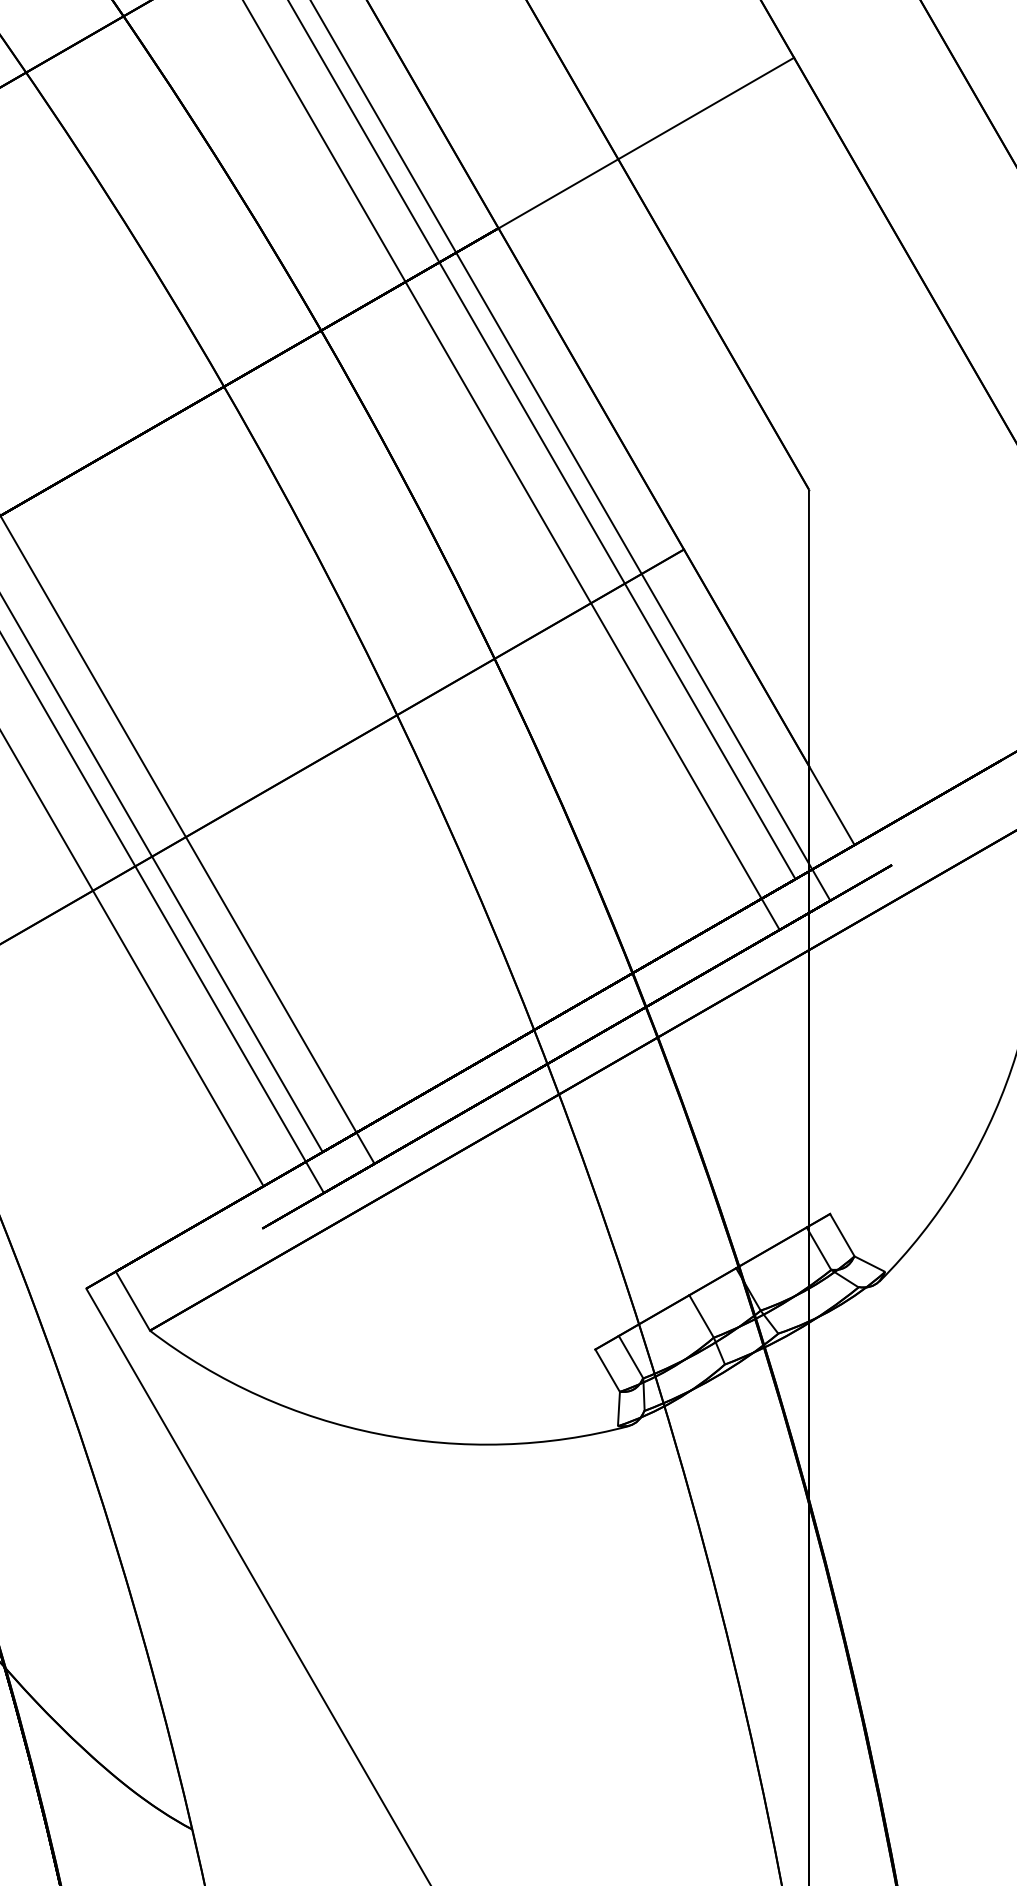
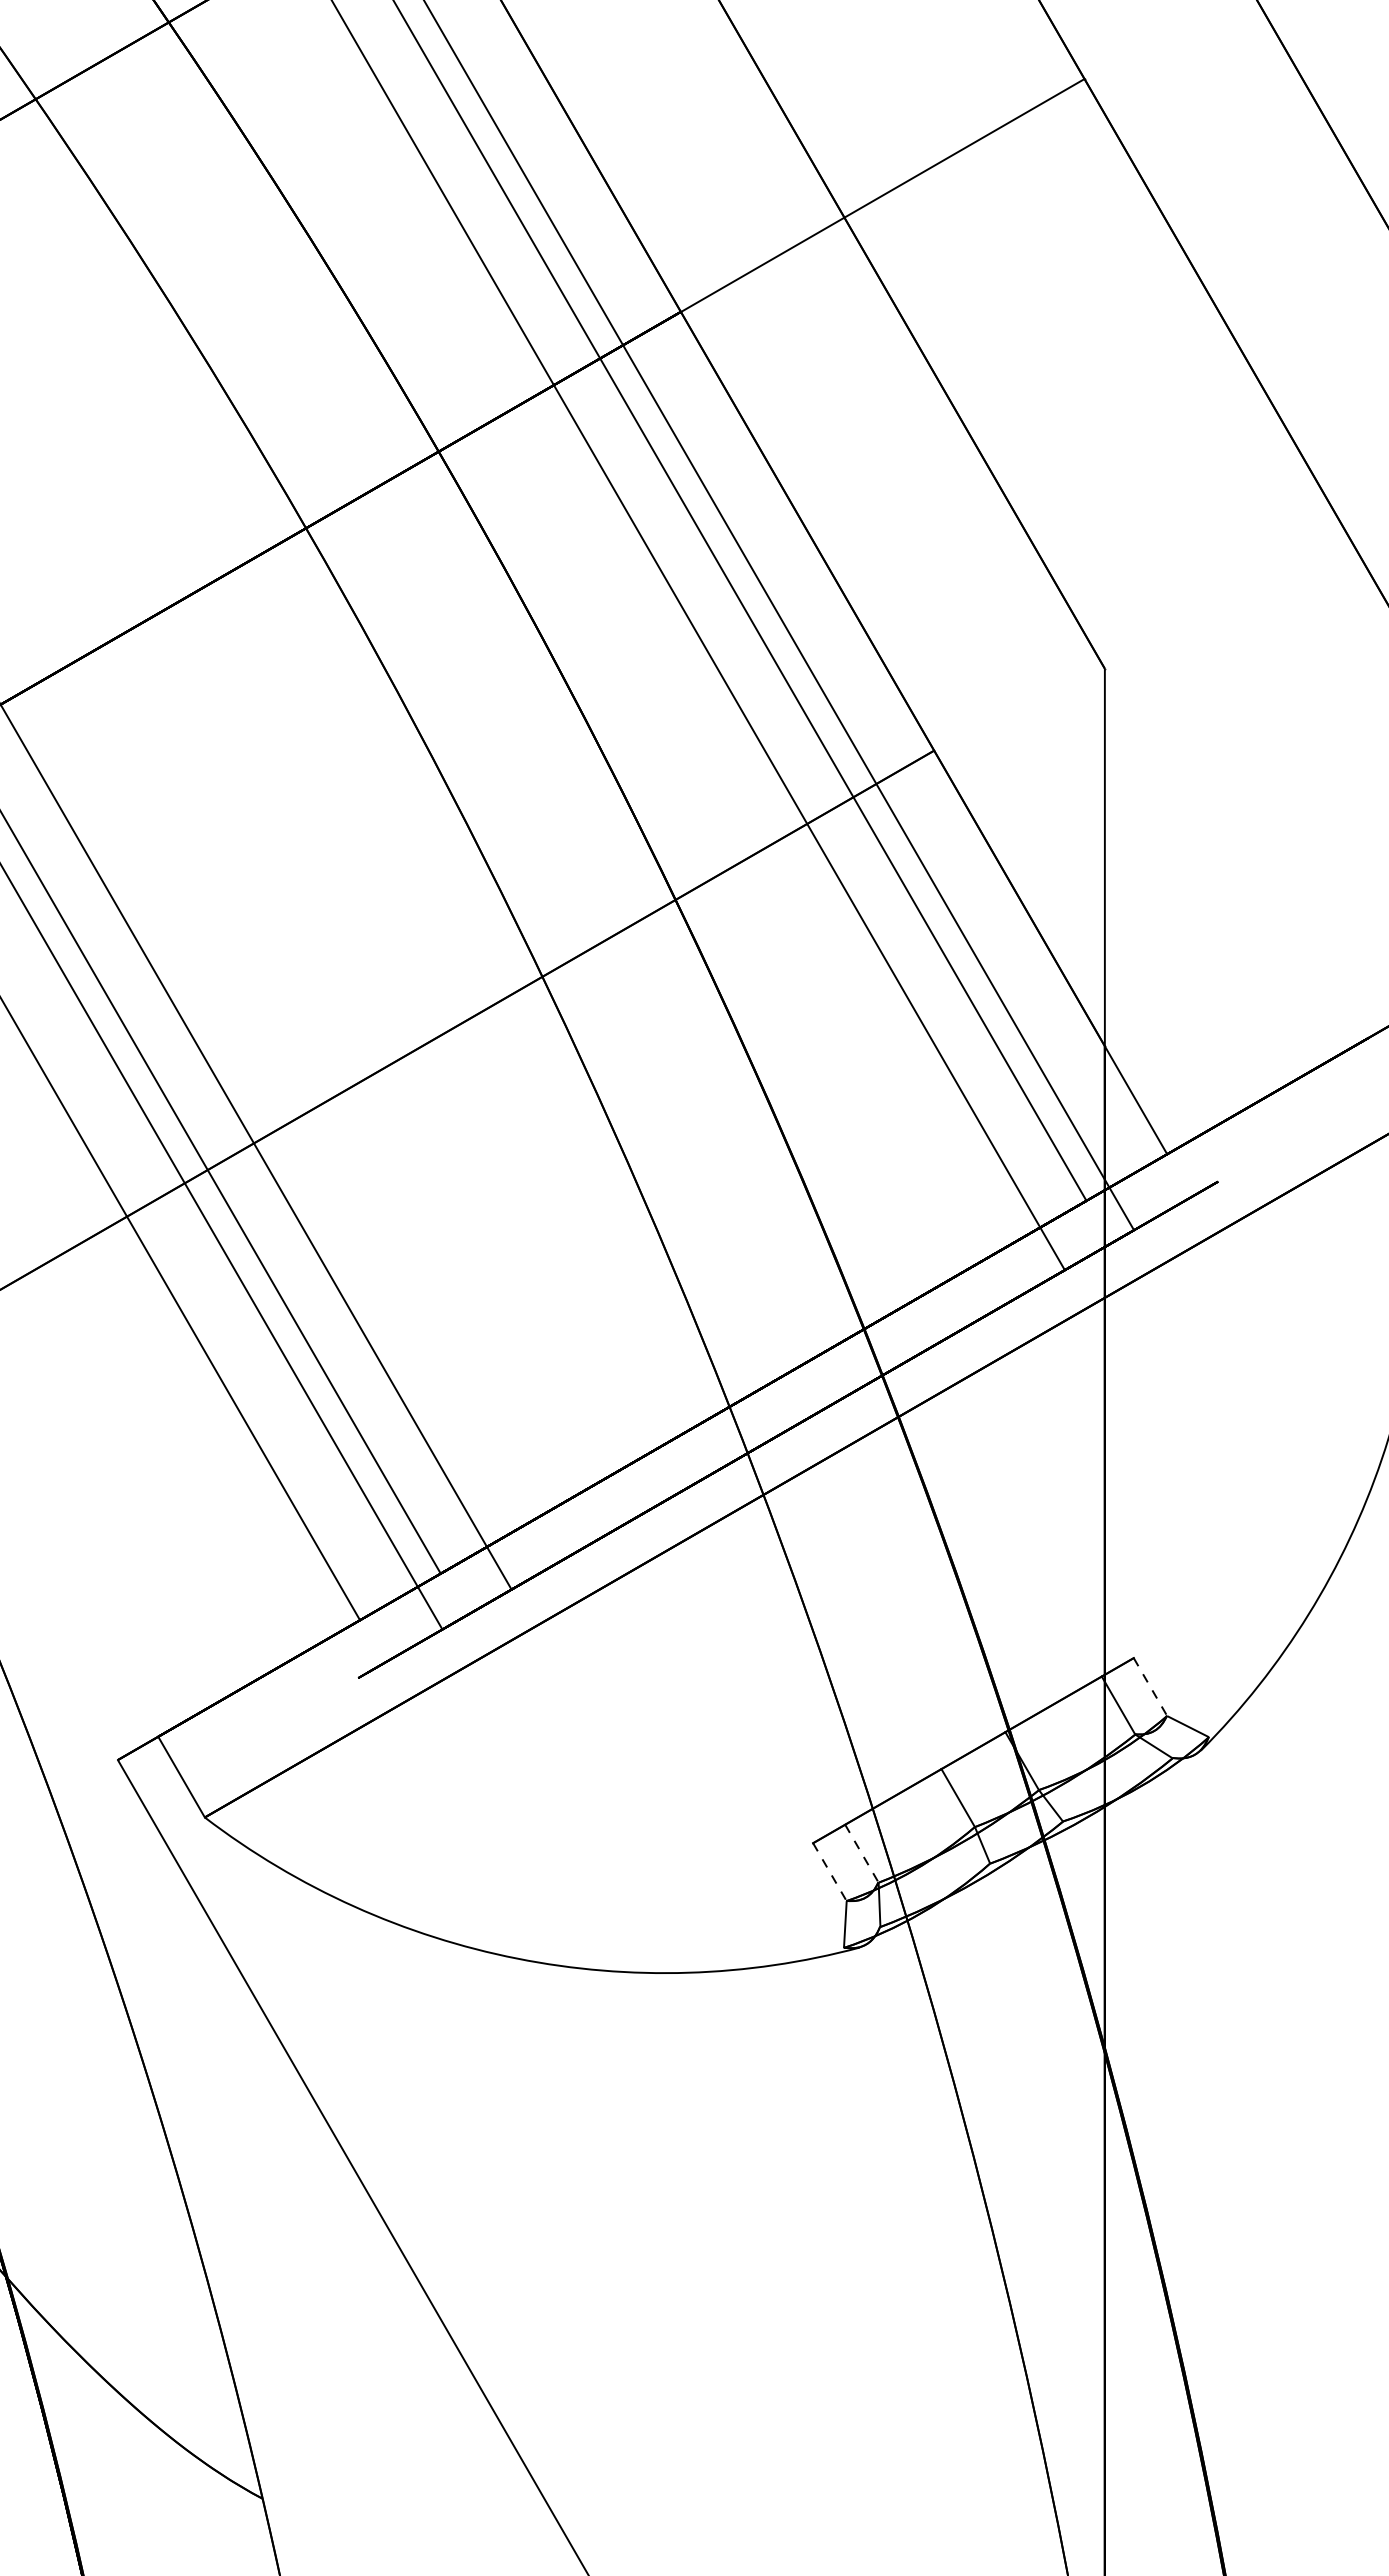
line: (842, 1235) -> (1150, 1687), solid -> dashed
line: (631, 1357) -> (862, 1854), solid -> dashed
line: (608, 1370) -> (830, 1872), solid -> dashed

